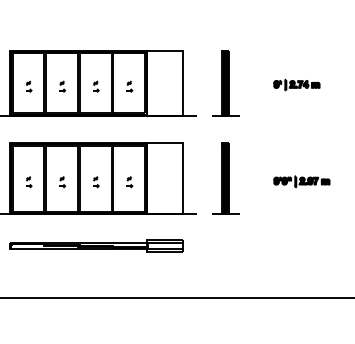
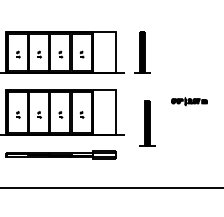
part: (297, 84) -> (187, 53), removed
part: (225, 178) -> (147, 123), moved
part: (301, 181) -> (189, 101), moved

